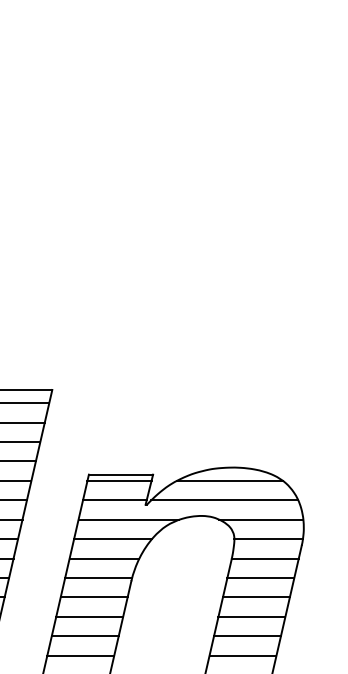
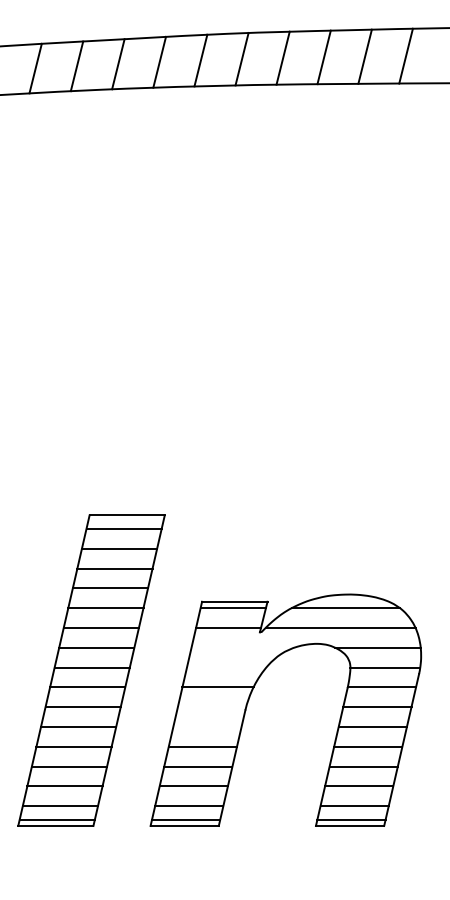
line: (128, 519) -> (242, 647), removed
line: (112, 539) -> (226, 667), removed
line: (98, 578) -> (211, 707), removed
line: (94, 597) -> (207, 726), removed

